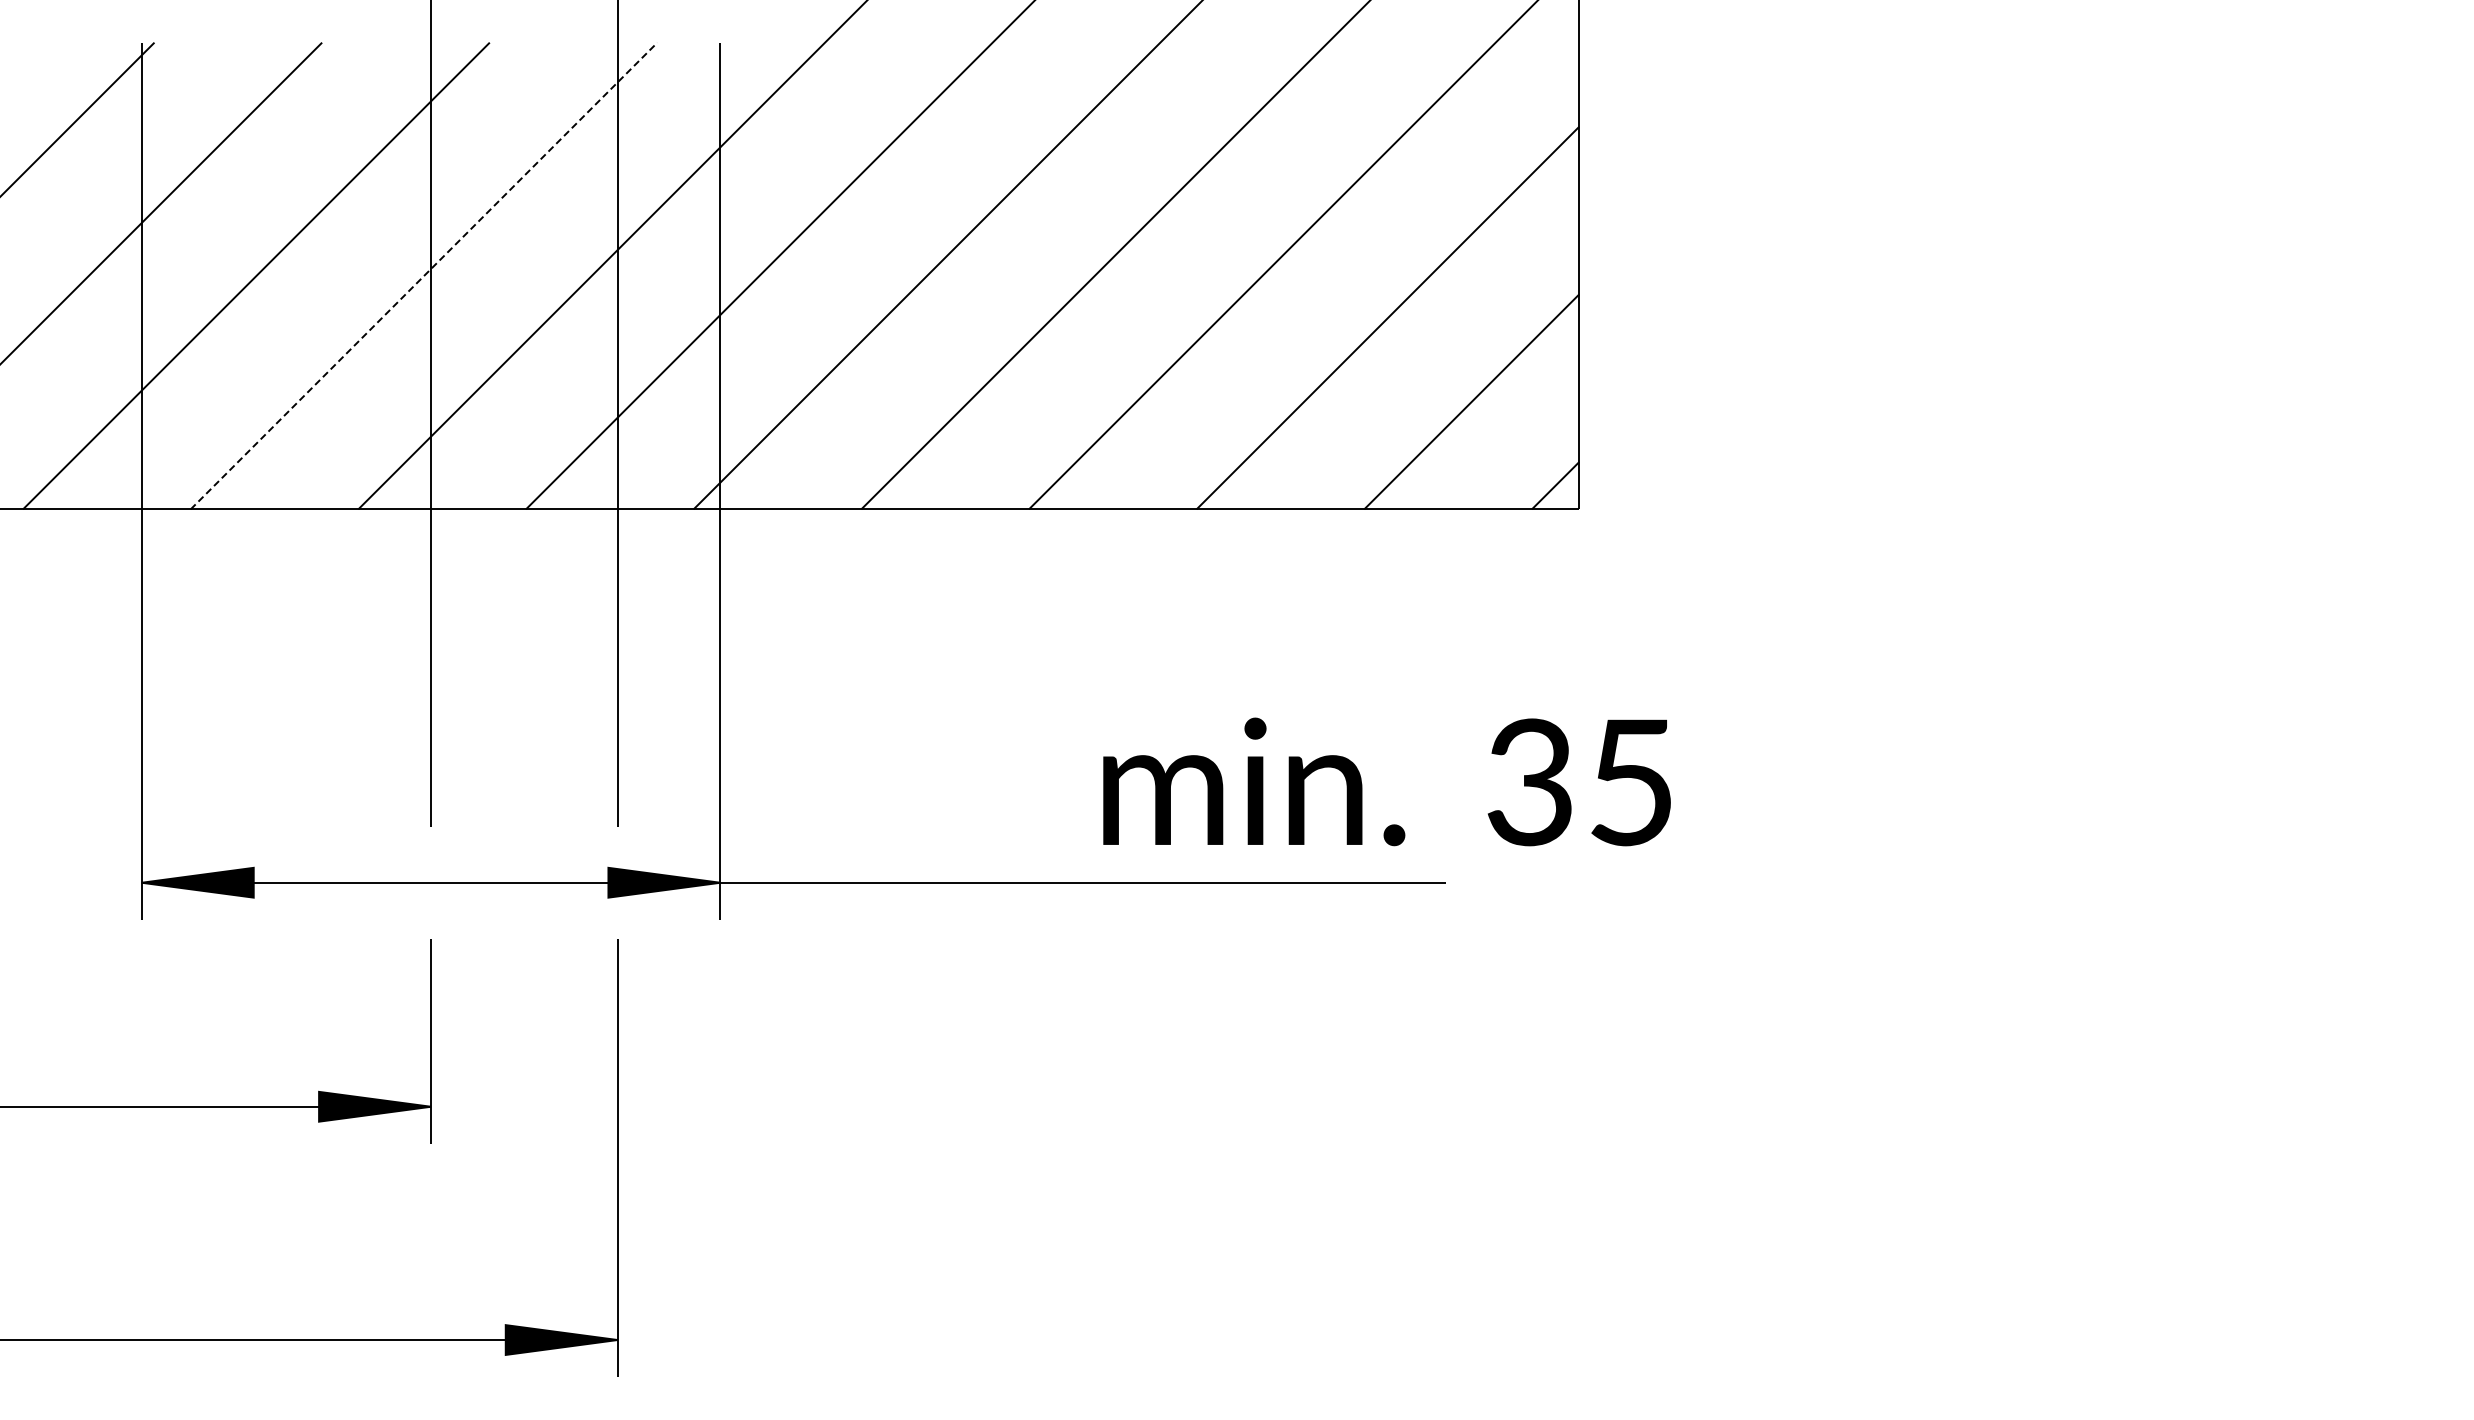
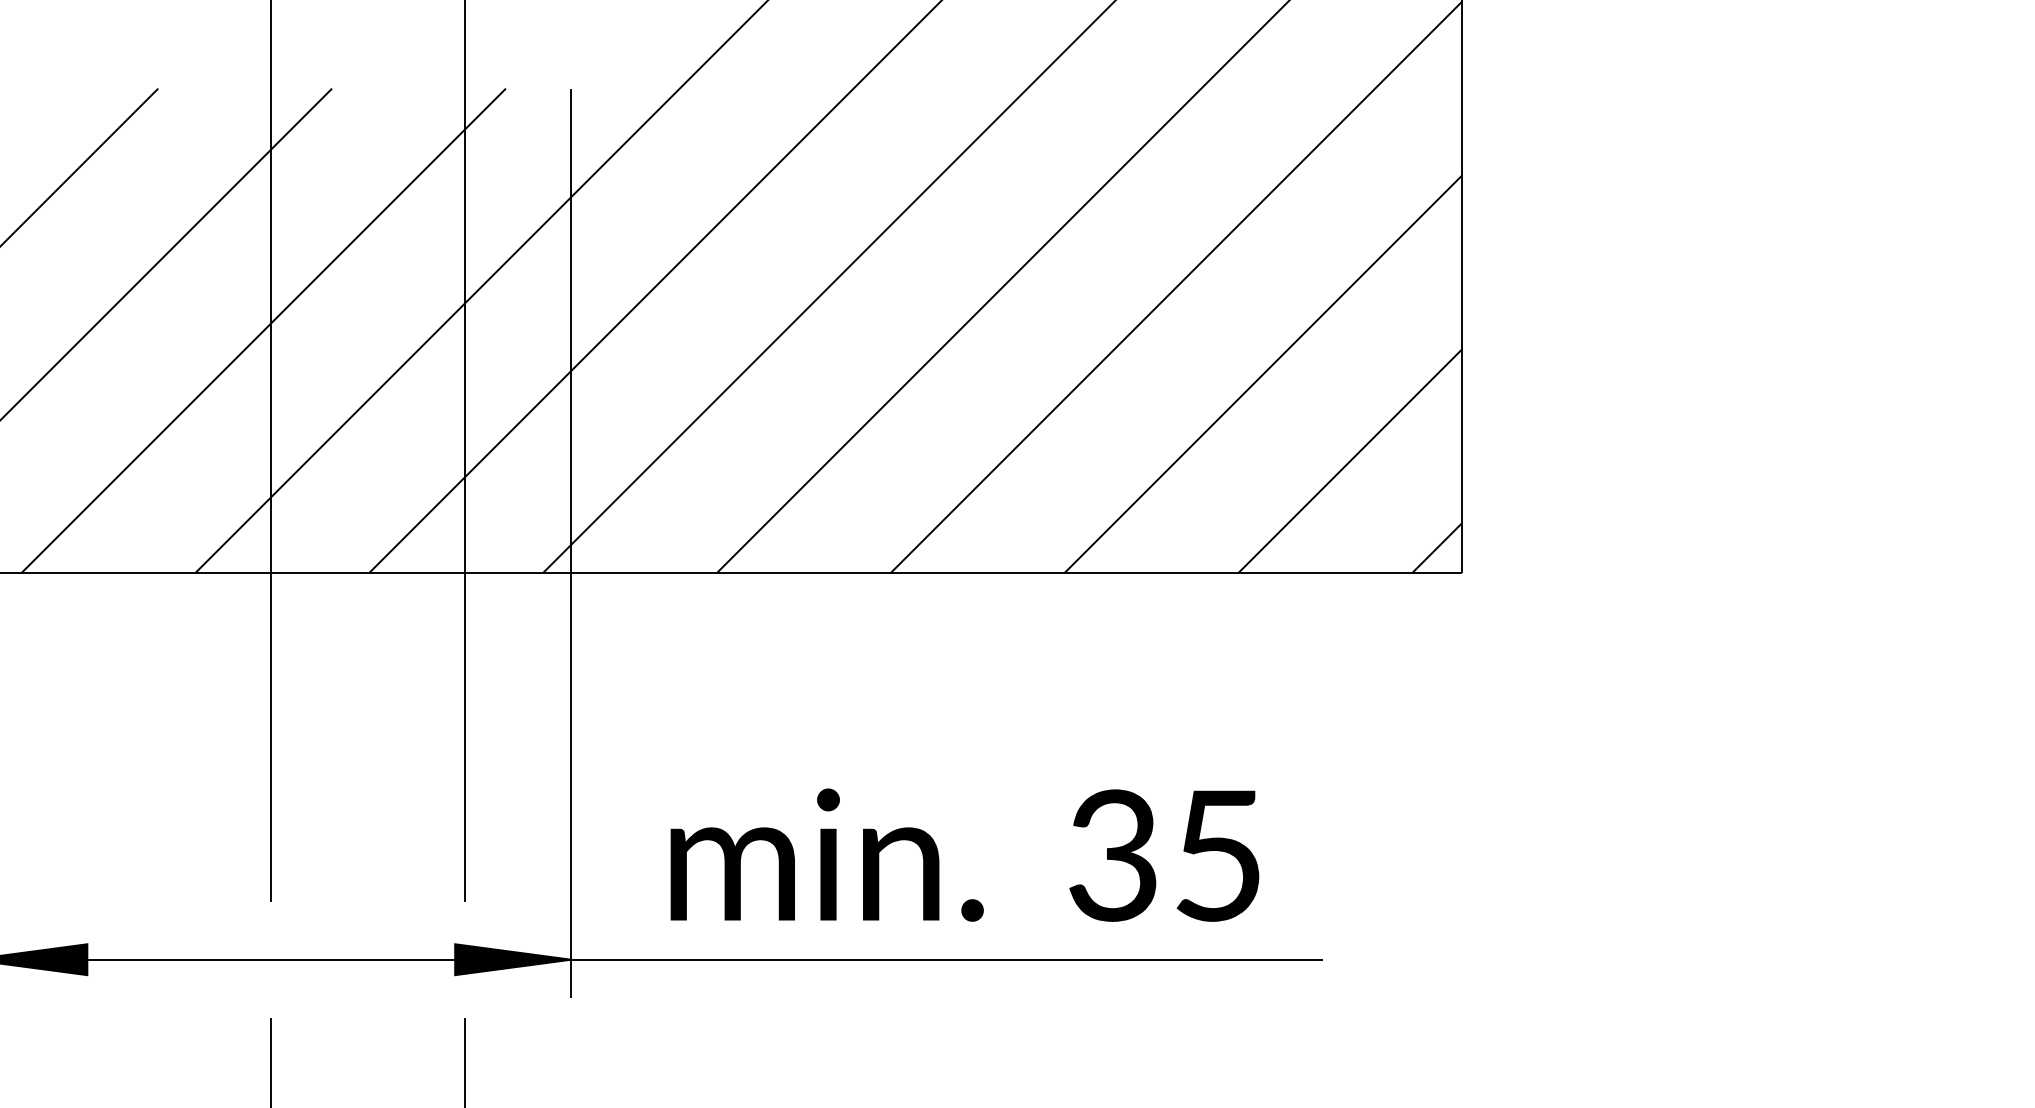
line: (424, 275) -> (264, 330), dashed -> solid
text: (1386, 781) -> (964, 854), moved

